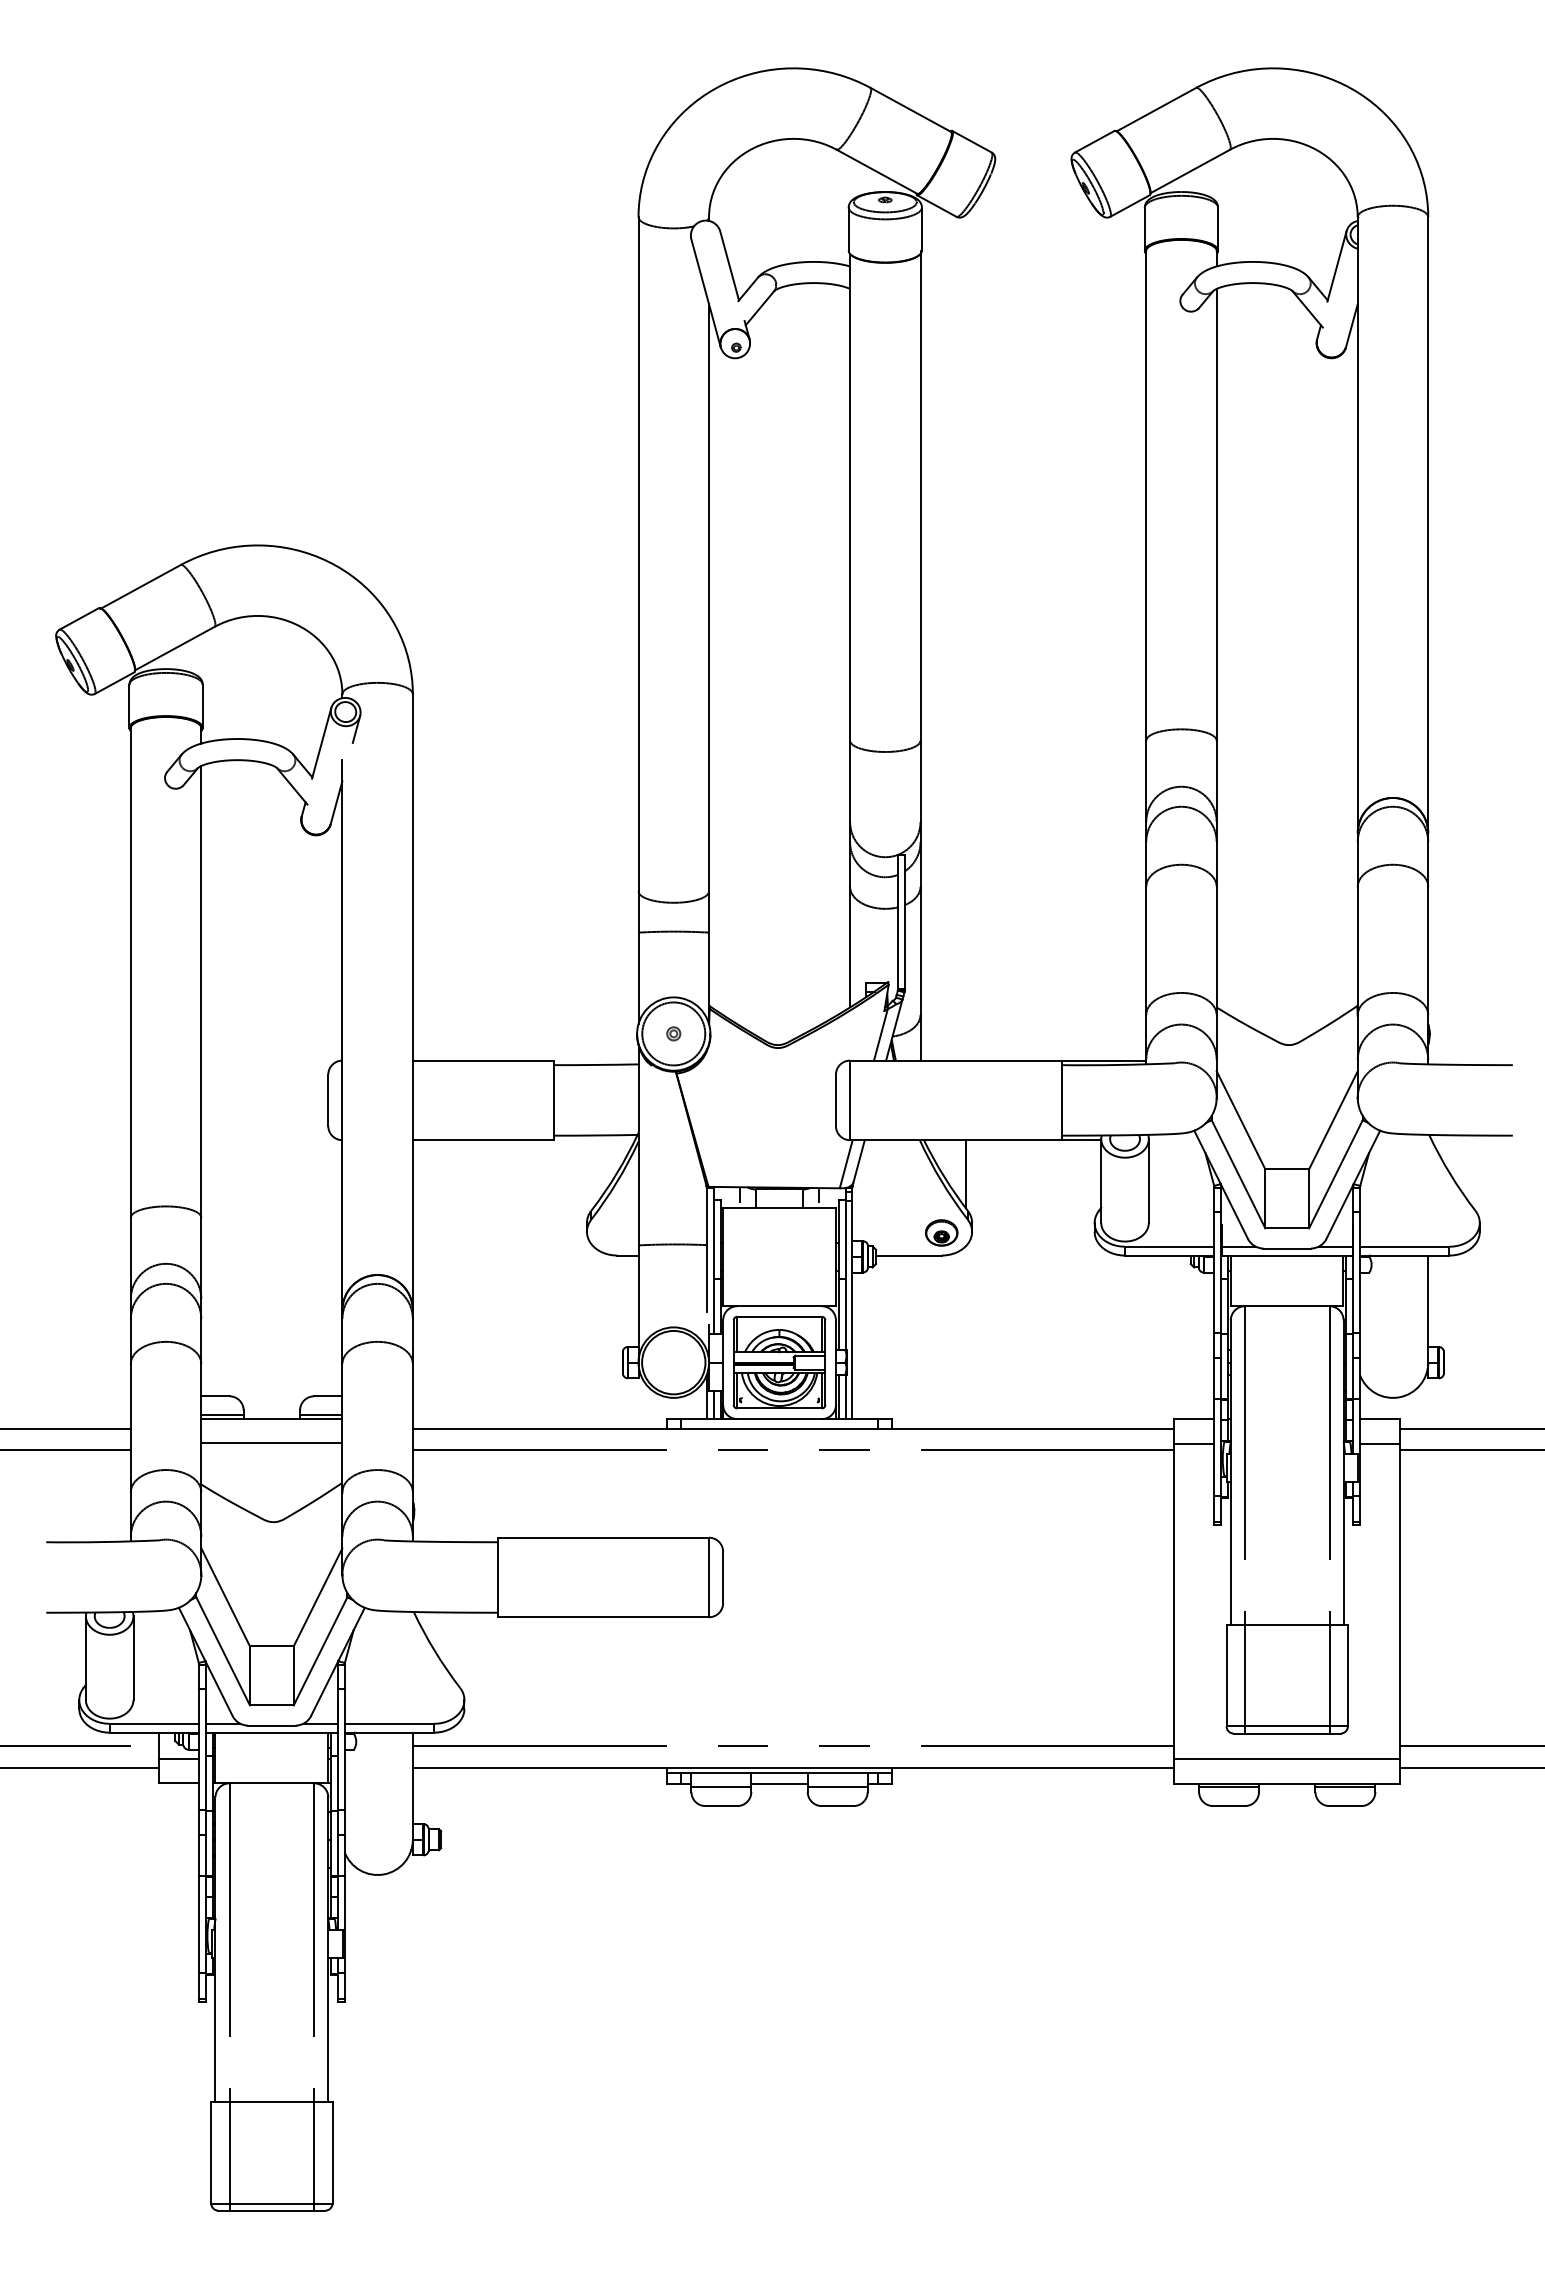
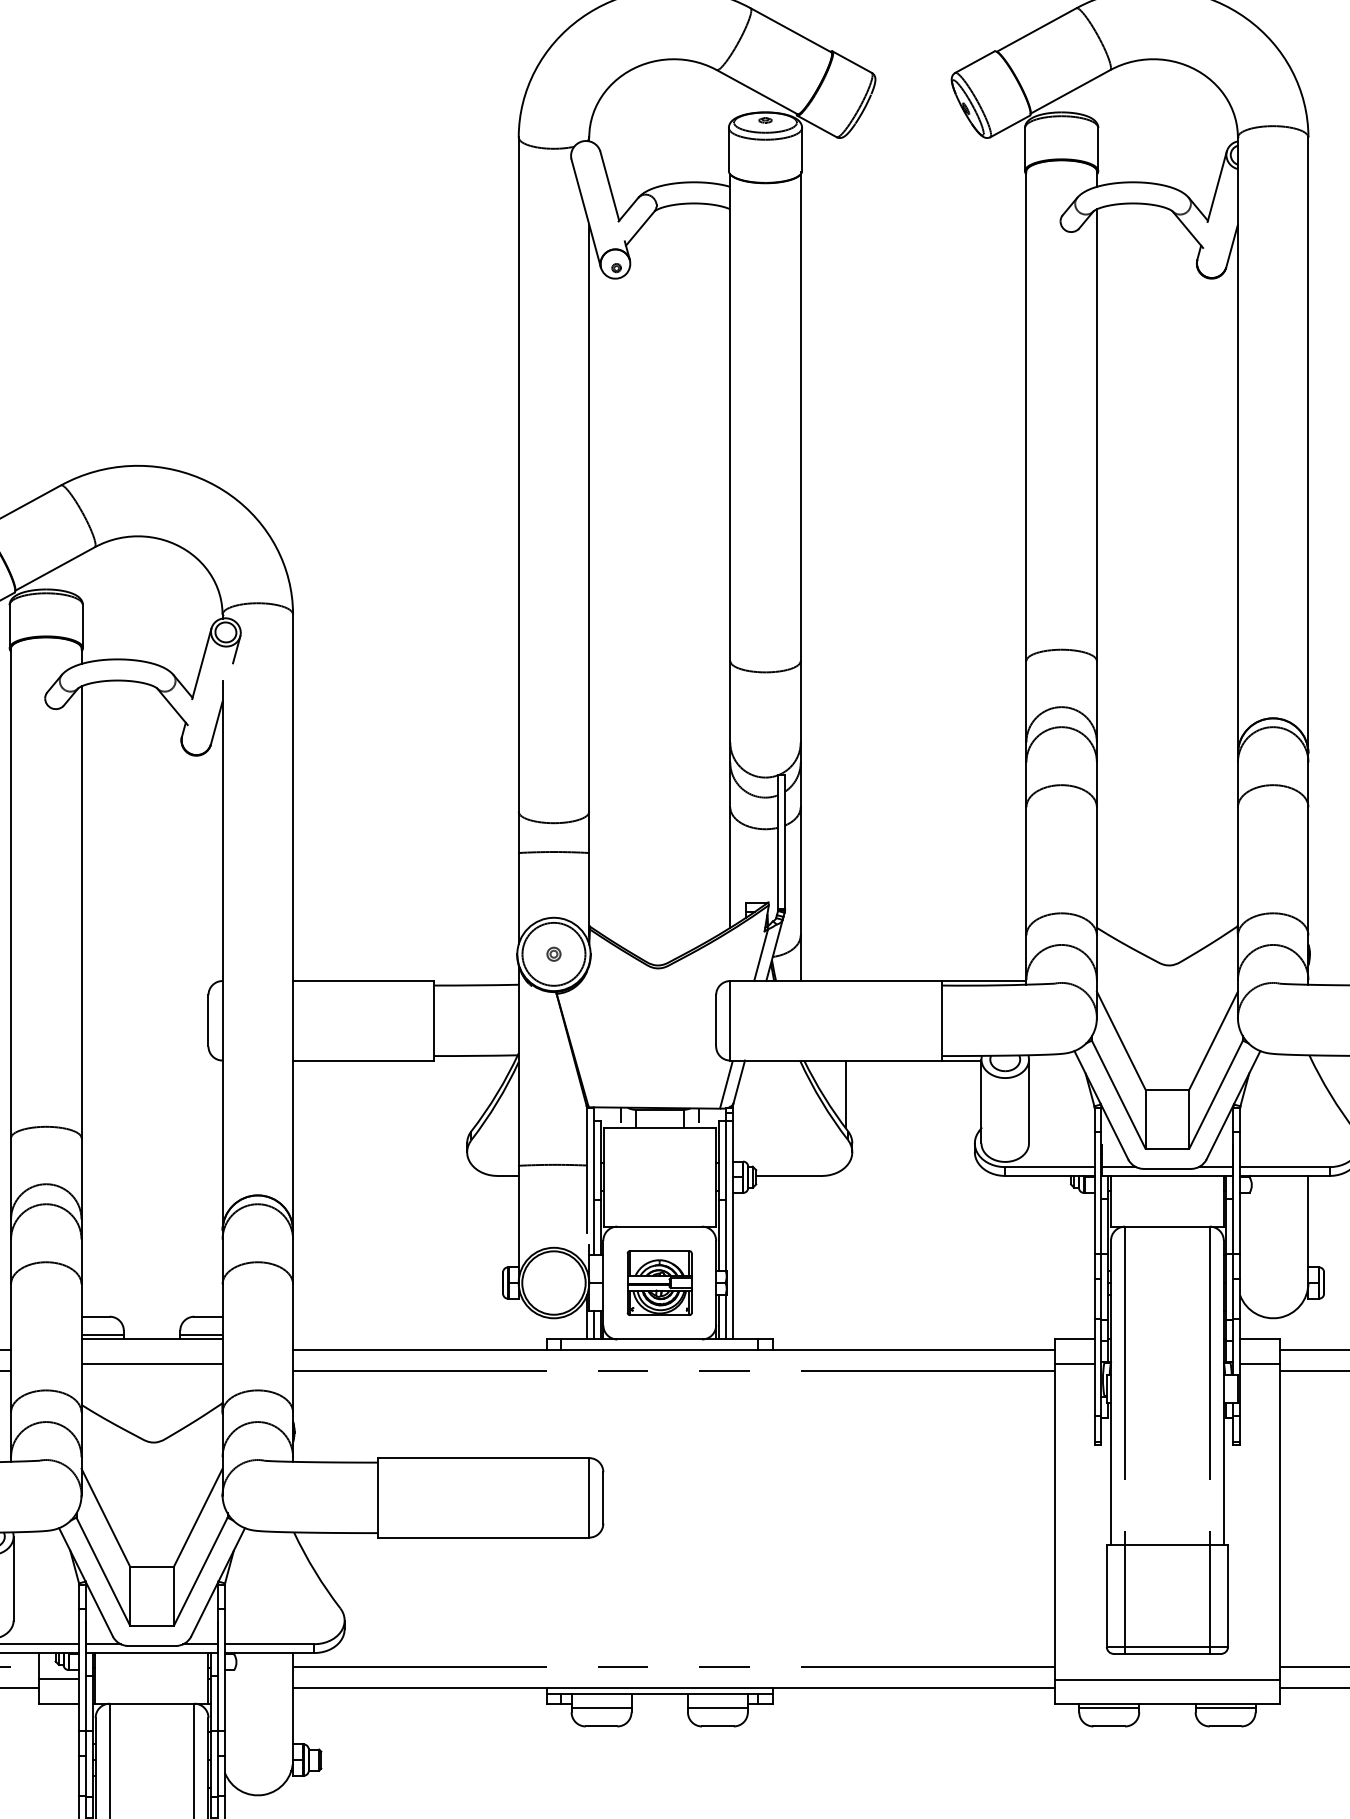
part: (941, 1232) -> (821, 1152), removed
part: (779, 1362) -> (659, 1282), size x0.7
line: (779, 1783) -> (659, 1703), removed

